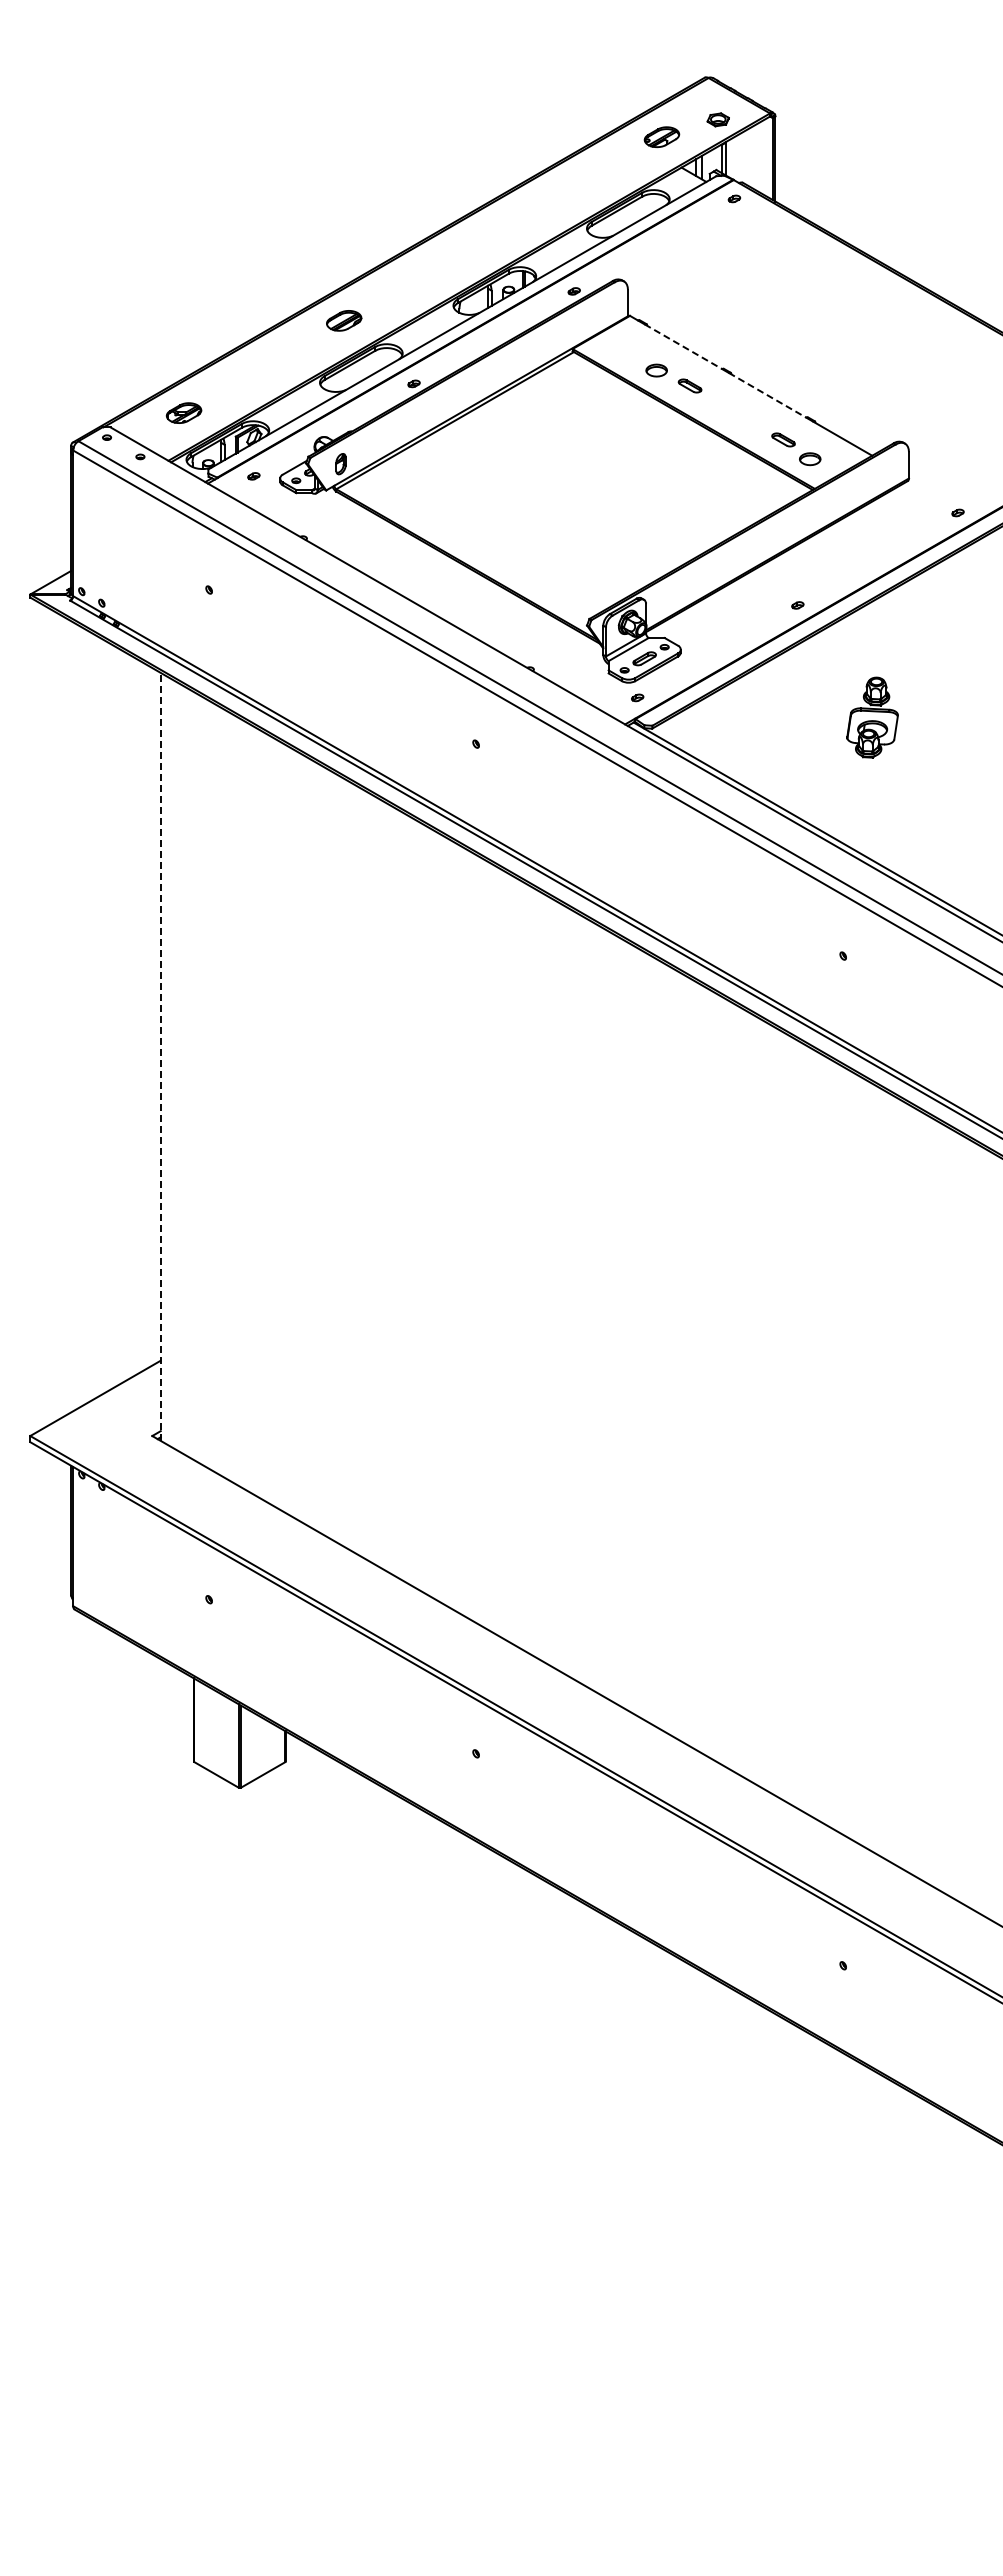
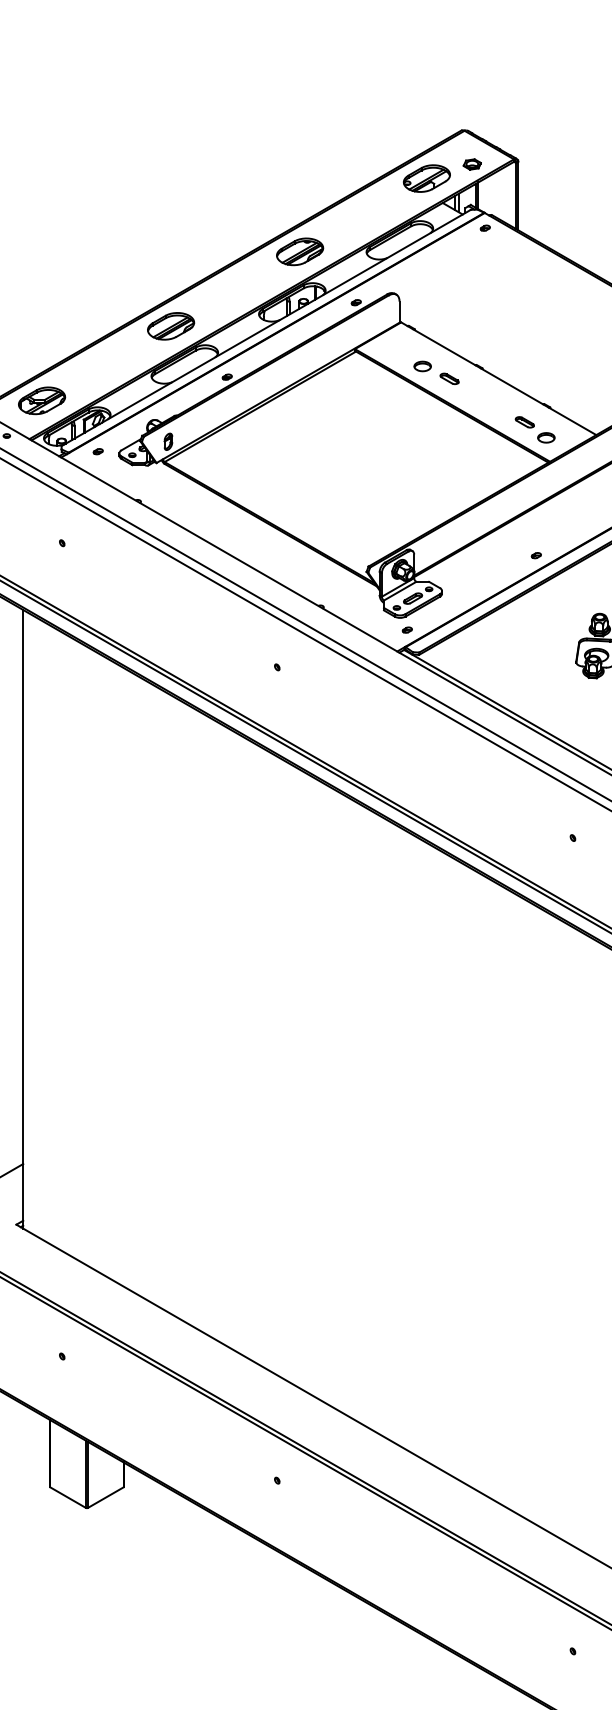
part: (661, 136) -> (426, 177), size x1.67
part: (504, 227) -> (300, 251), added
part: (343, 320) -> (170, 326), size x1.67
line: (683, 346) -> (444, 347), dashed -> solid
line: (767, 395) -> (511, 386), dashed -> solid
part: (183, 412) -> (41, 400), size x1.67
line: (160, 1056) -> (23, 918), dashed -> solid

